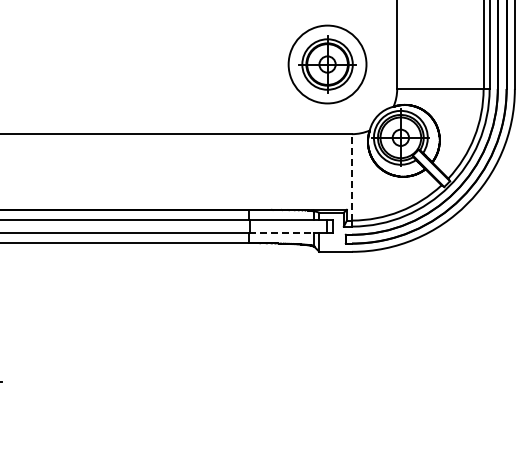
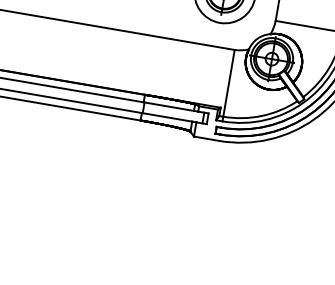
line: (352, 176) -> (229, 82), dashed -> solid
line: (281, 233) -> (167, 117), dashed -> solid

